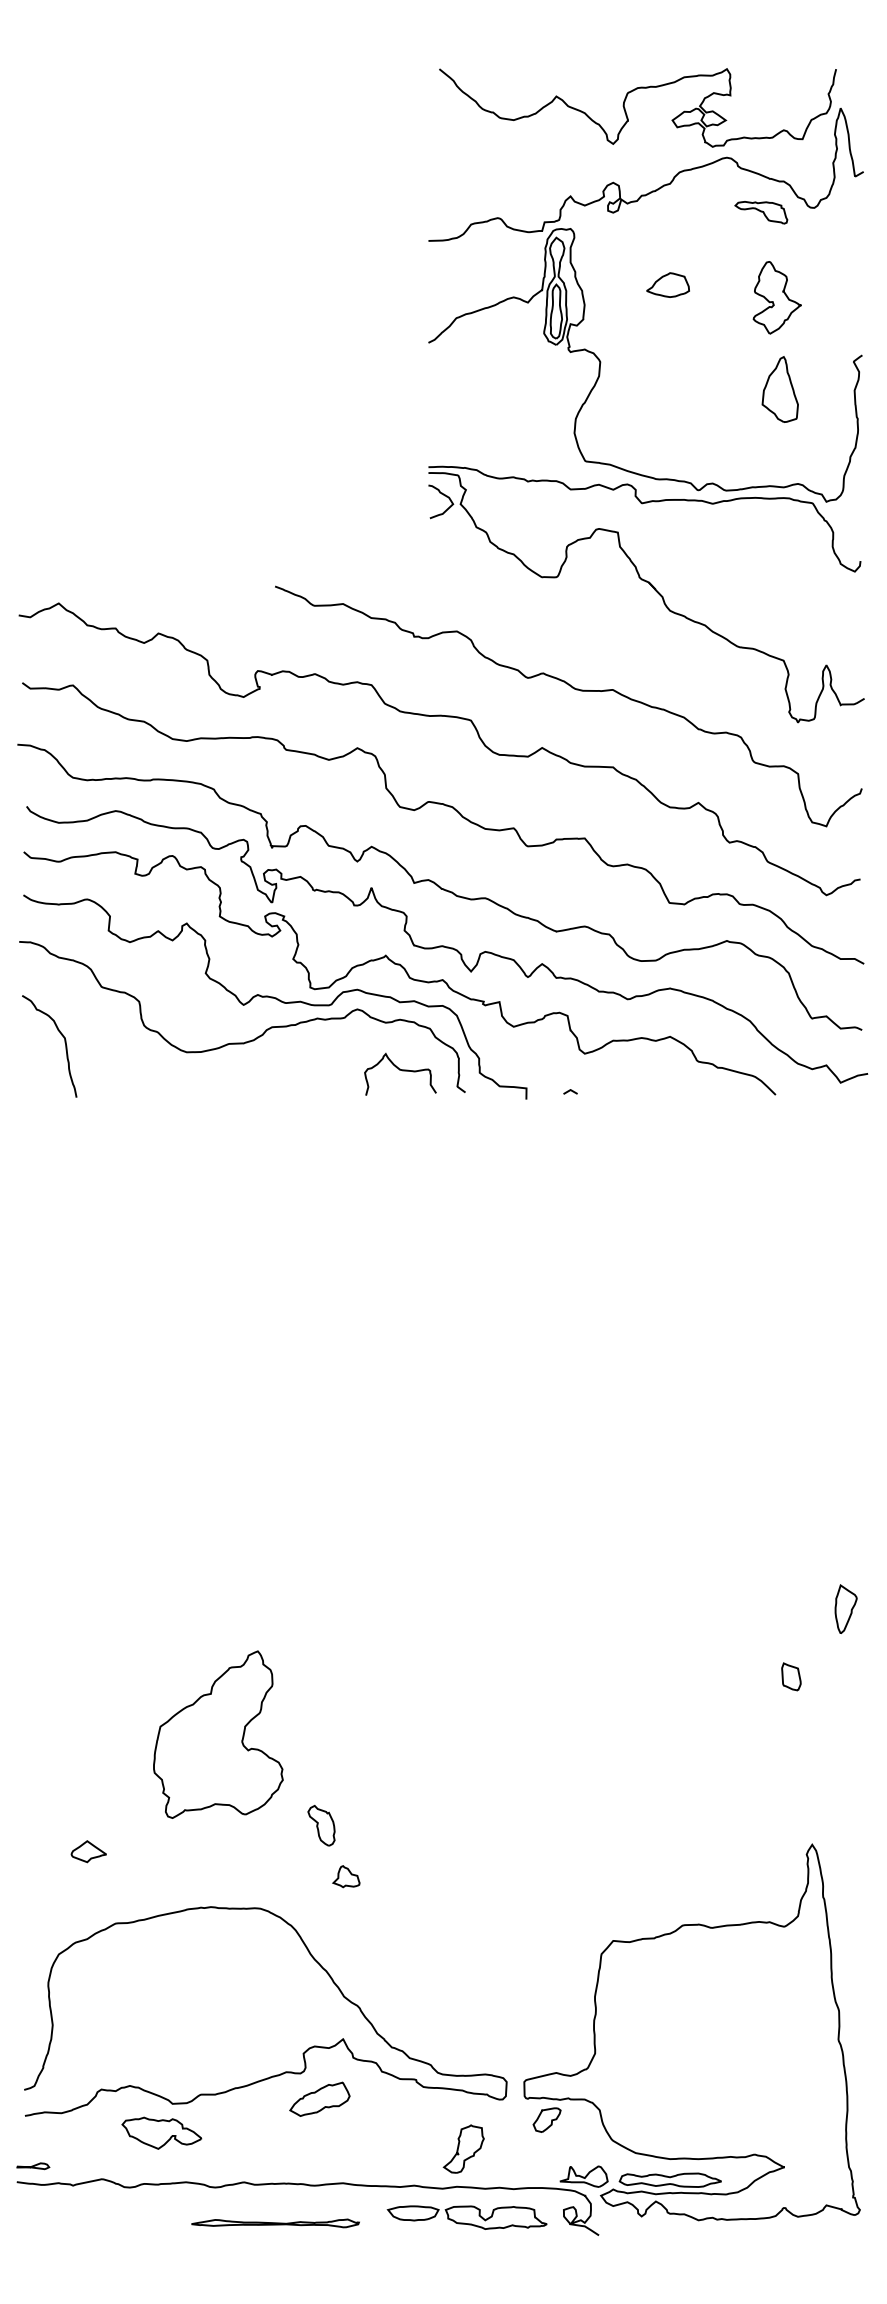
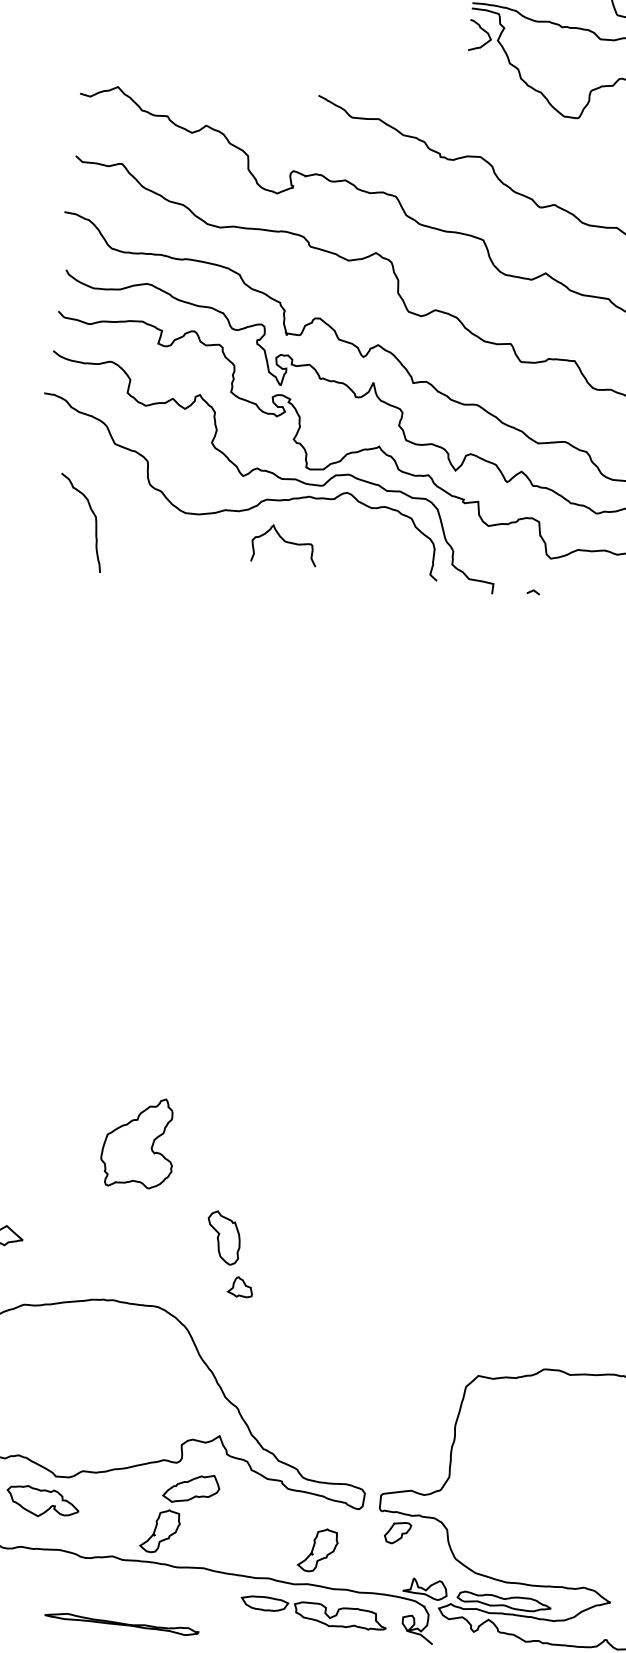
curve: (64, 1042) -> (95, 521), moved
curve: (402, 1071) -> (287, 543), moved
part: (218, 1734) -> (139, 1142), size x0.6
part: (321, 1825) -> (223, 1237), size x1.4
part: (291, 2148) -> (160, 1530), added
part: (275, 2223) -> (121, 1623), moved

